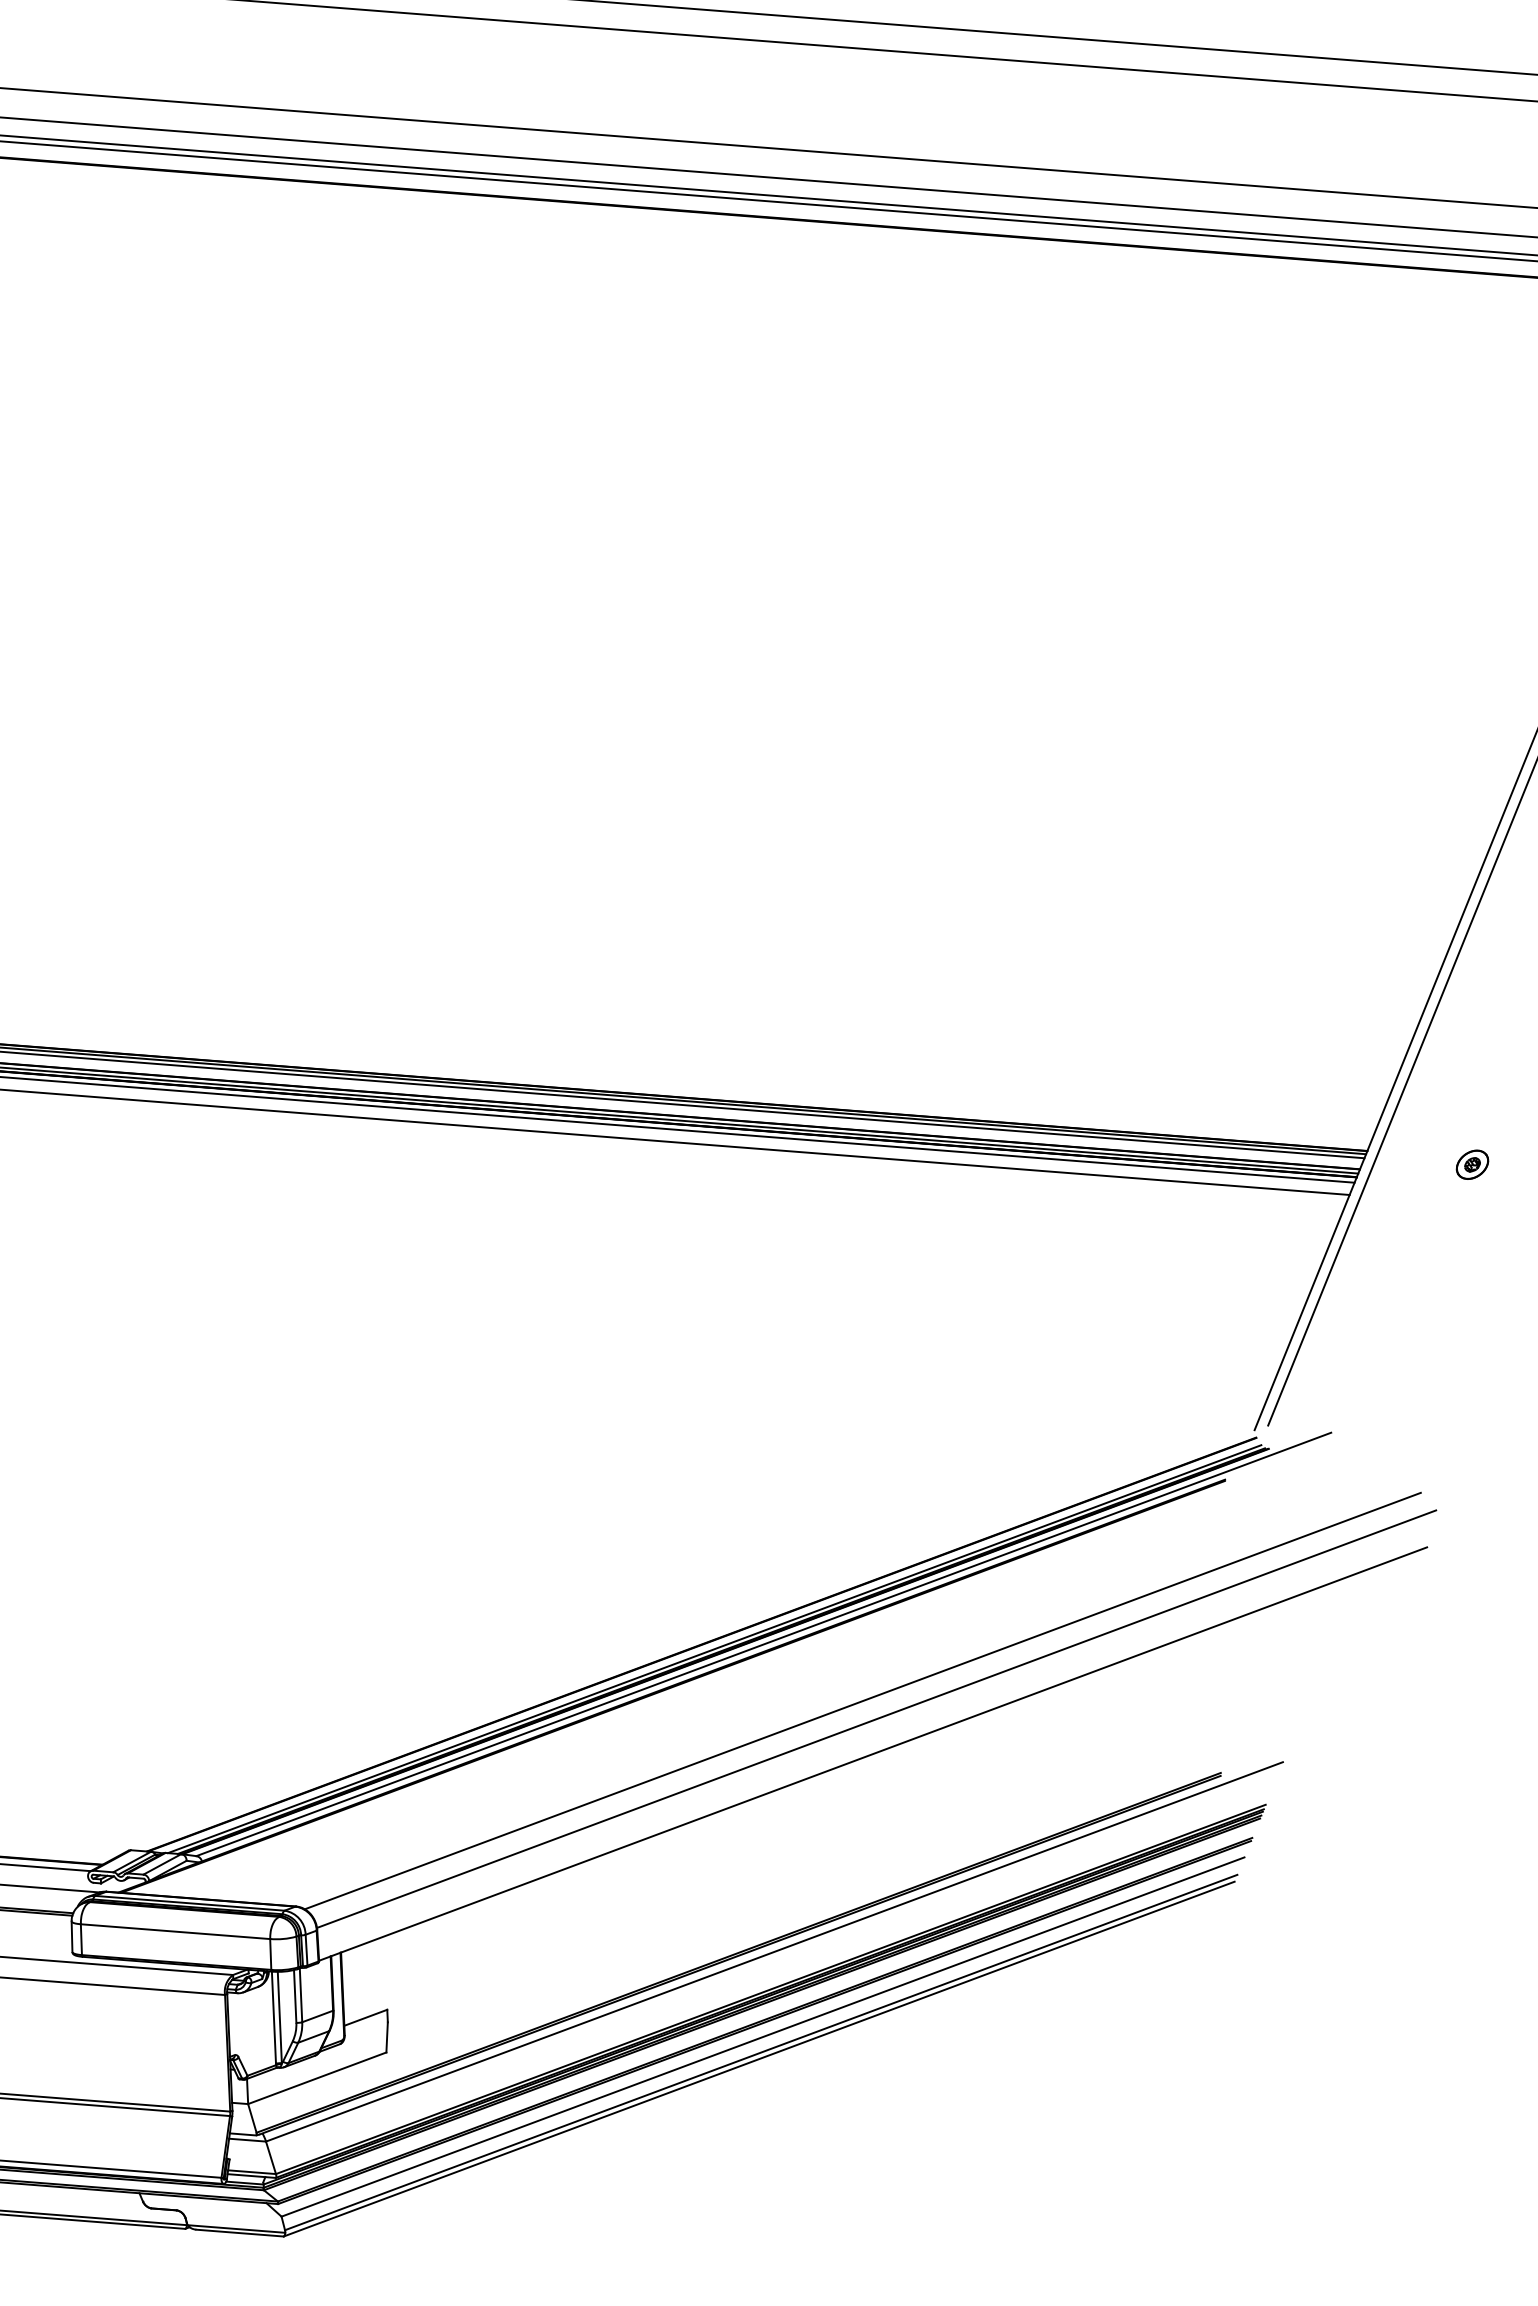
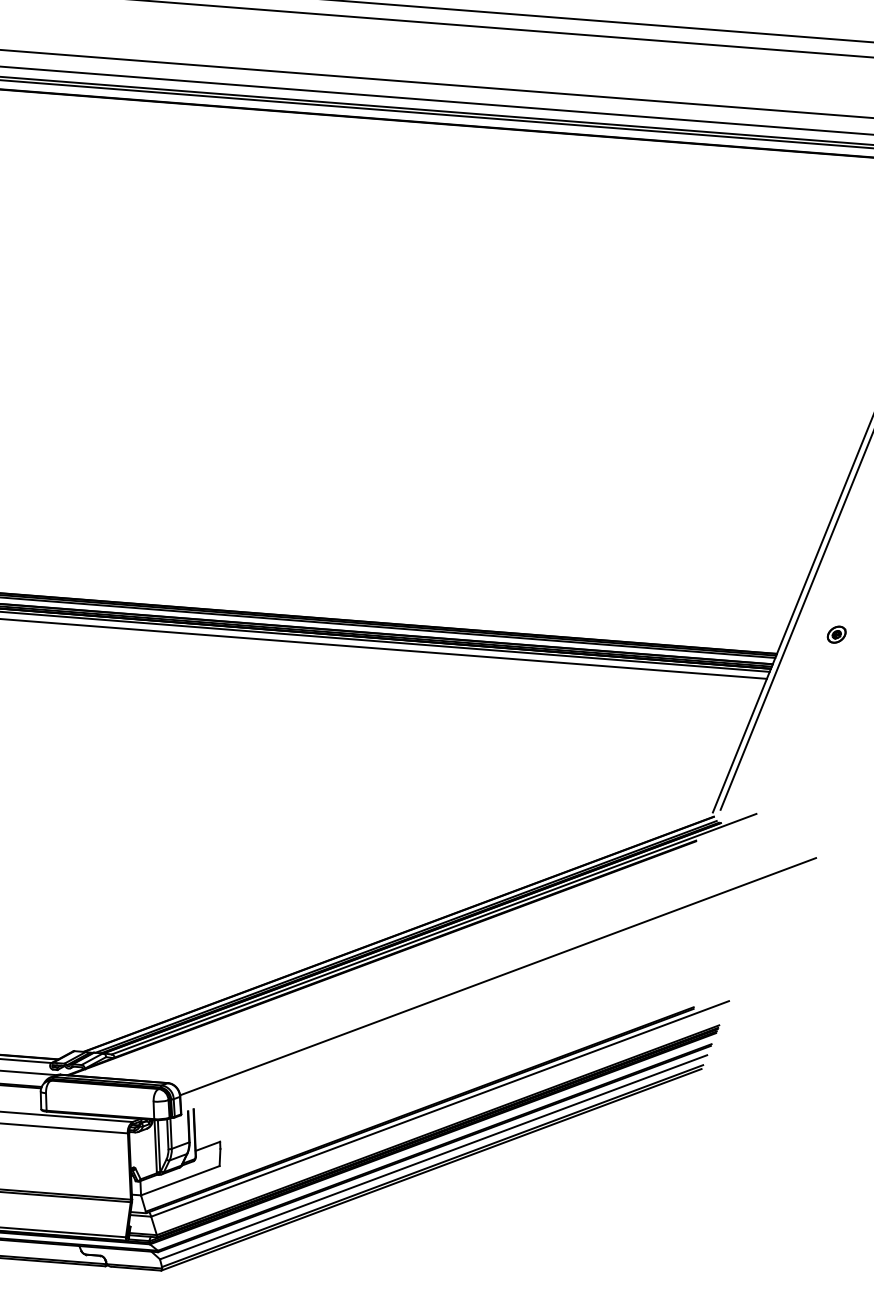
part: (1472, 1164) -> (836, 634), moved
line: (863, 1701) -> (490, 966), removed
line: (871, 1754) -> (495, 996), removed
line: (175, 1931) -> (99, 1097), removed

